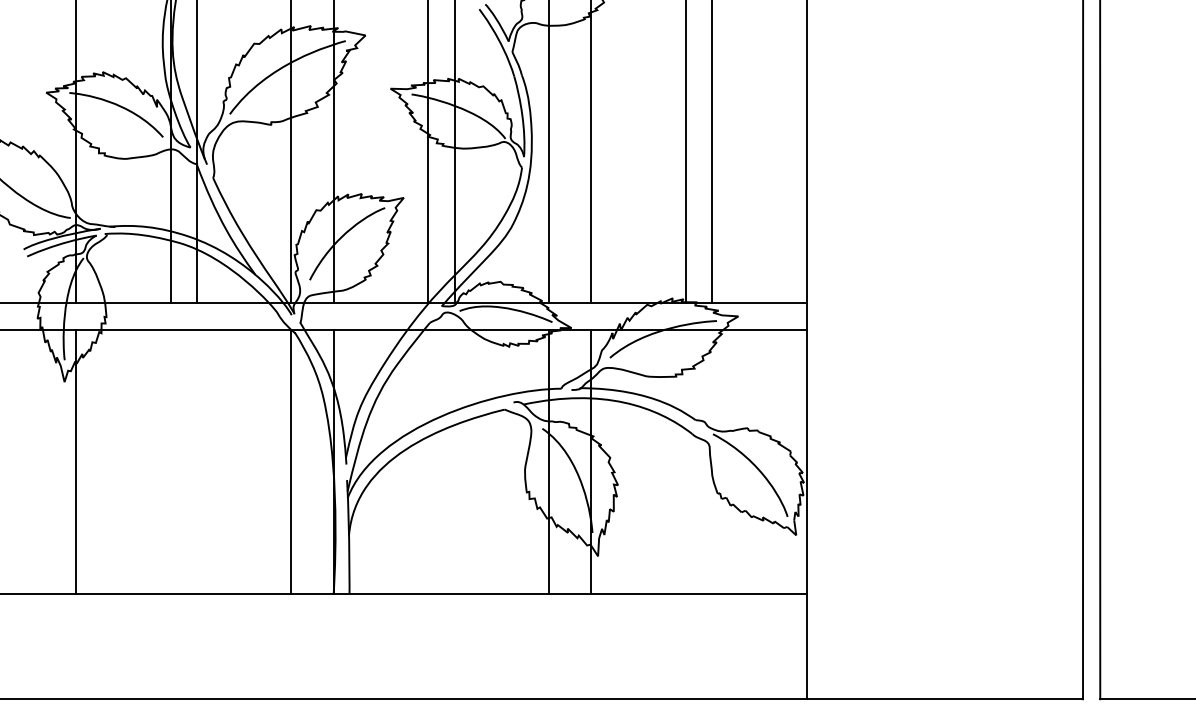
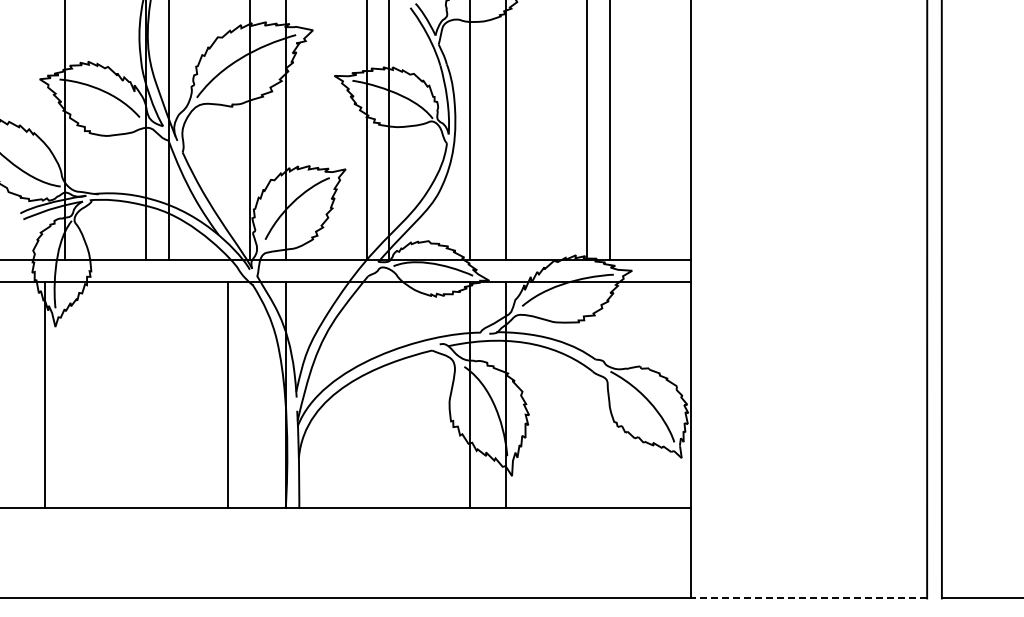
line: (76, 462) -> (45, 395), moved
line: (291, 462) -> (227, 395), moved
line: (944, 699) -> (808, 598), solid -> dashed

